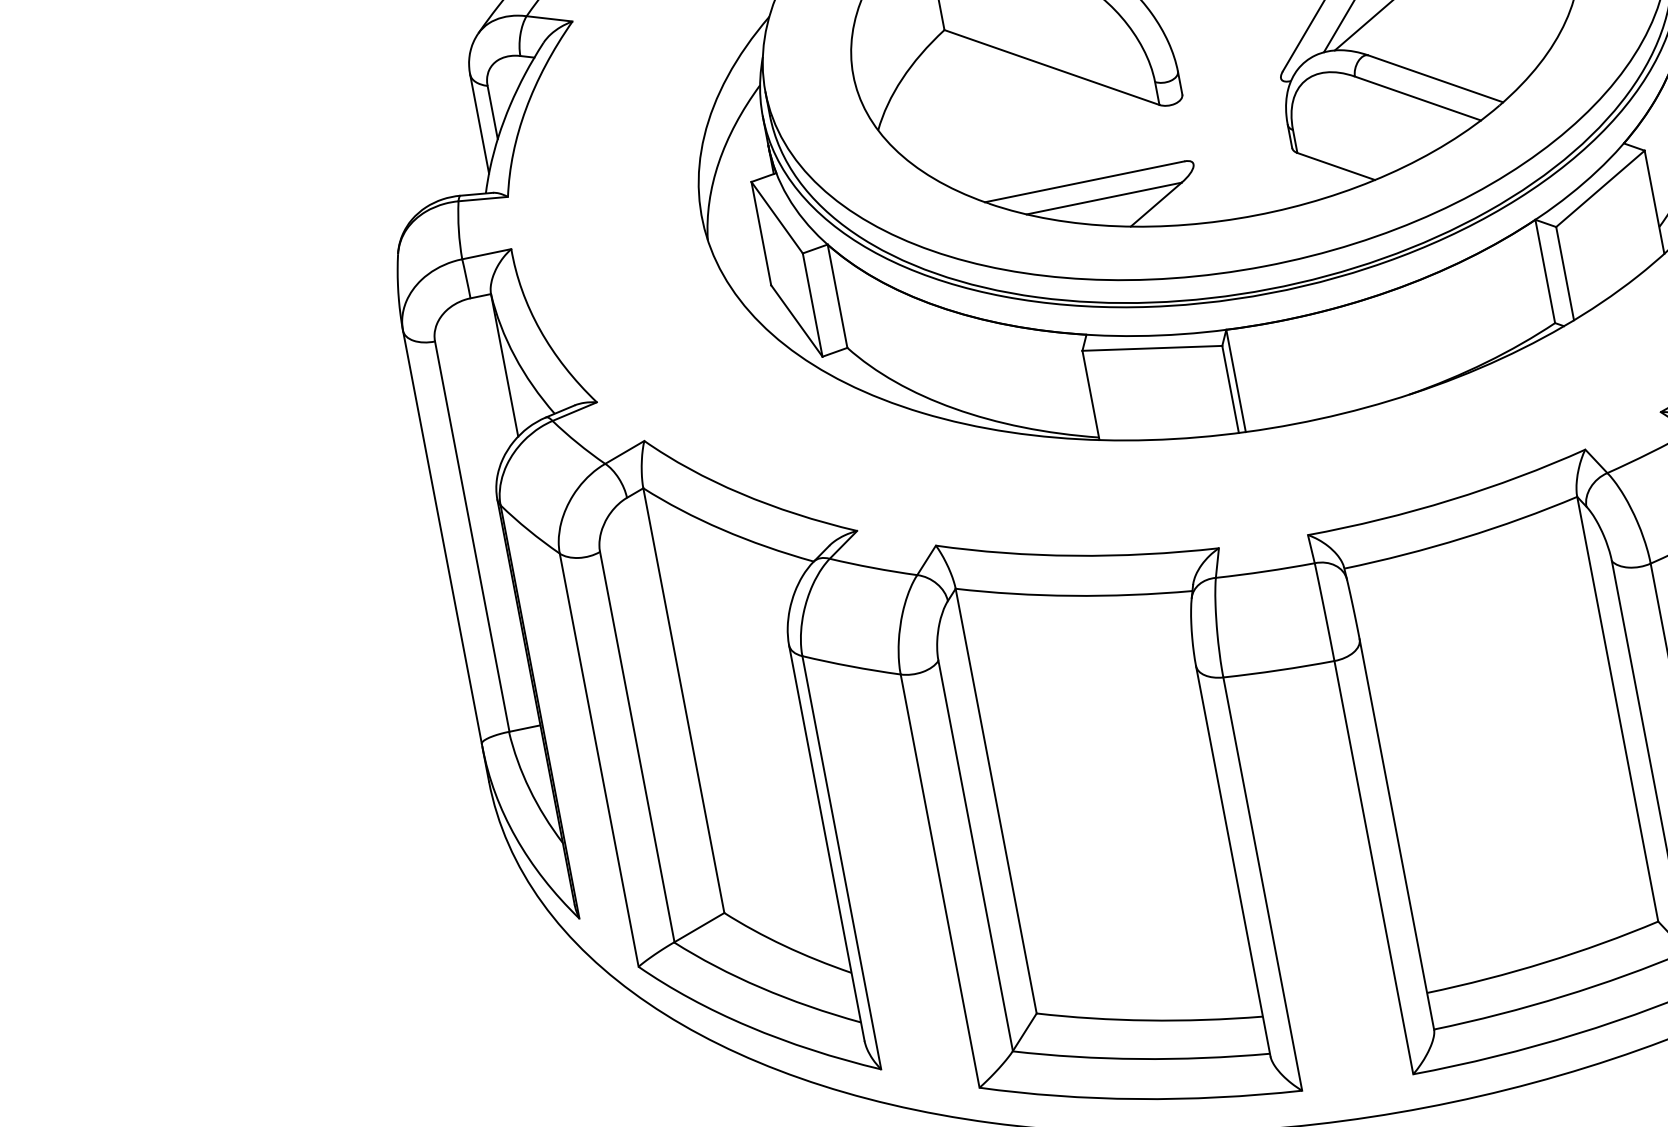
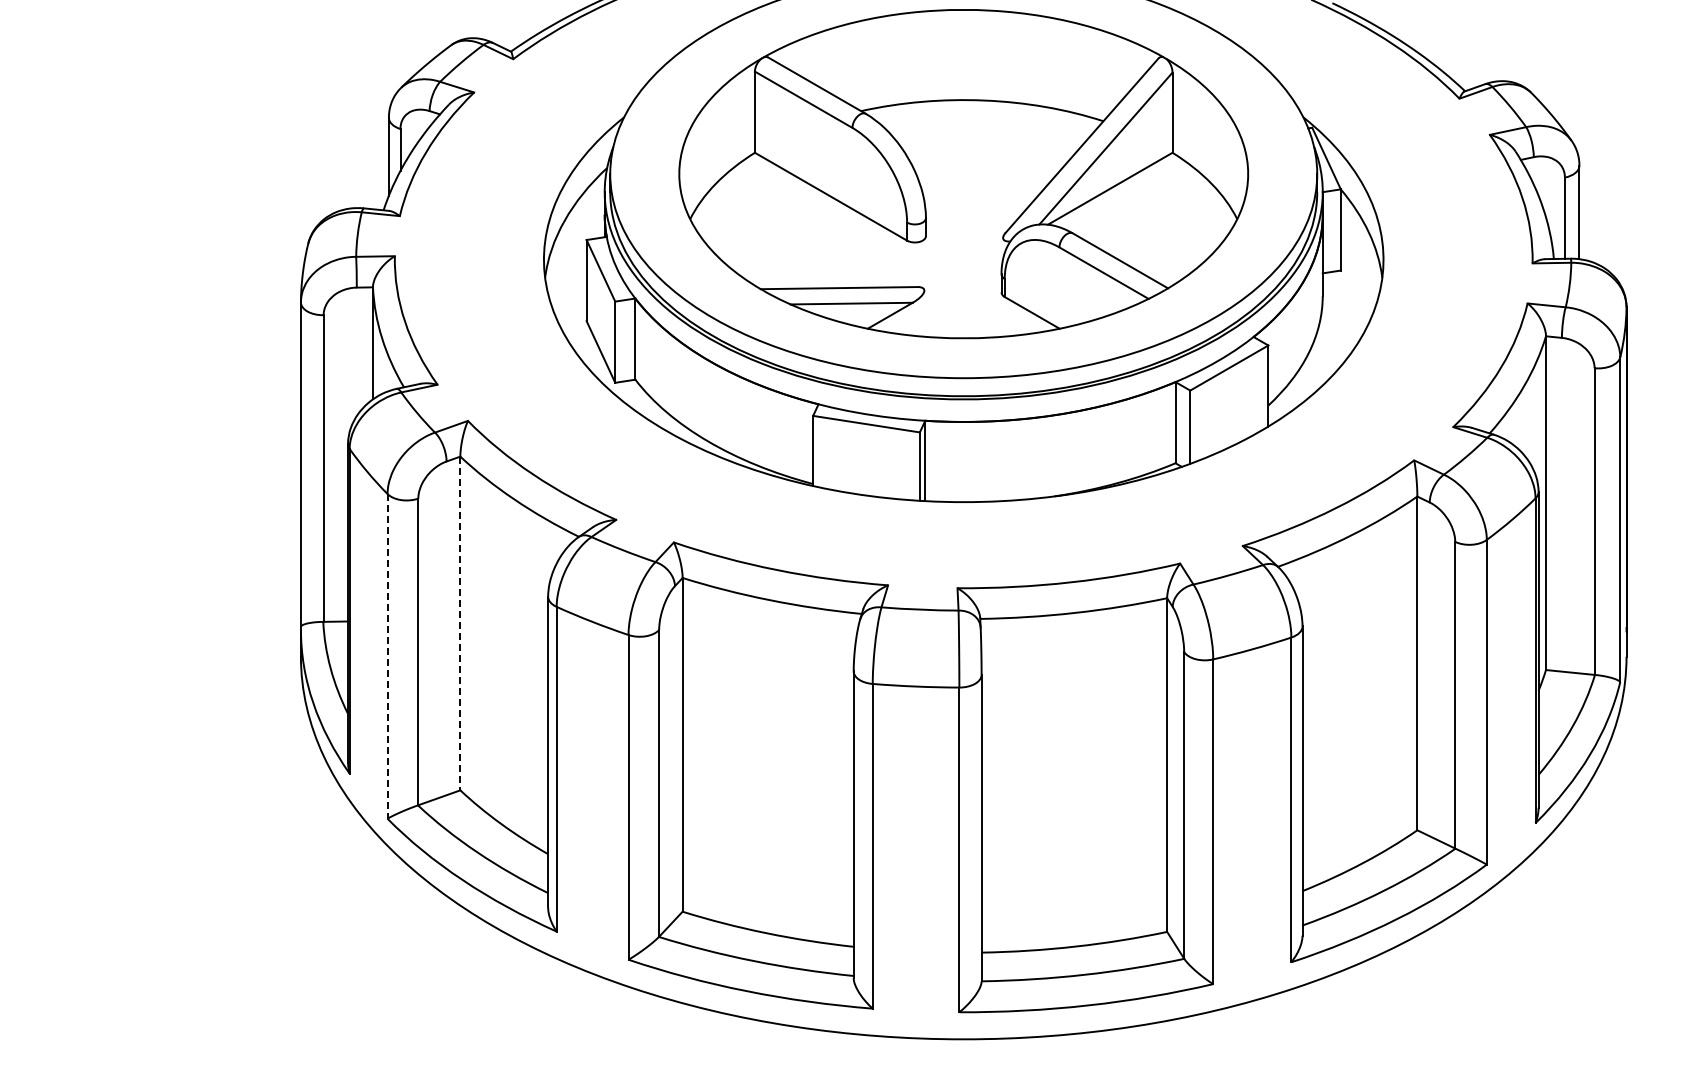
line: (684, 700) -> (460, 623), solid -> dashed
line: (599, 760) -> (387, 656), solid -> dashed

